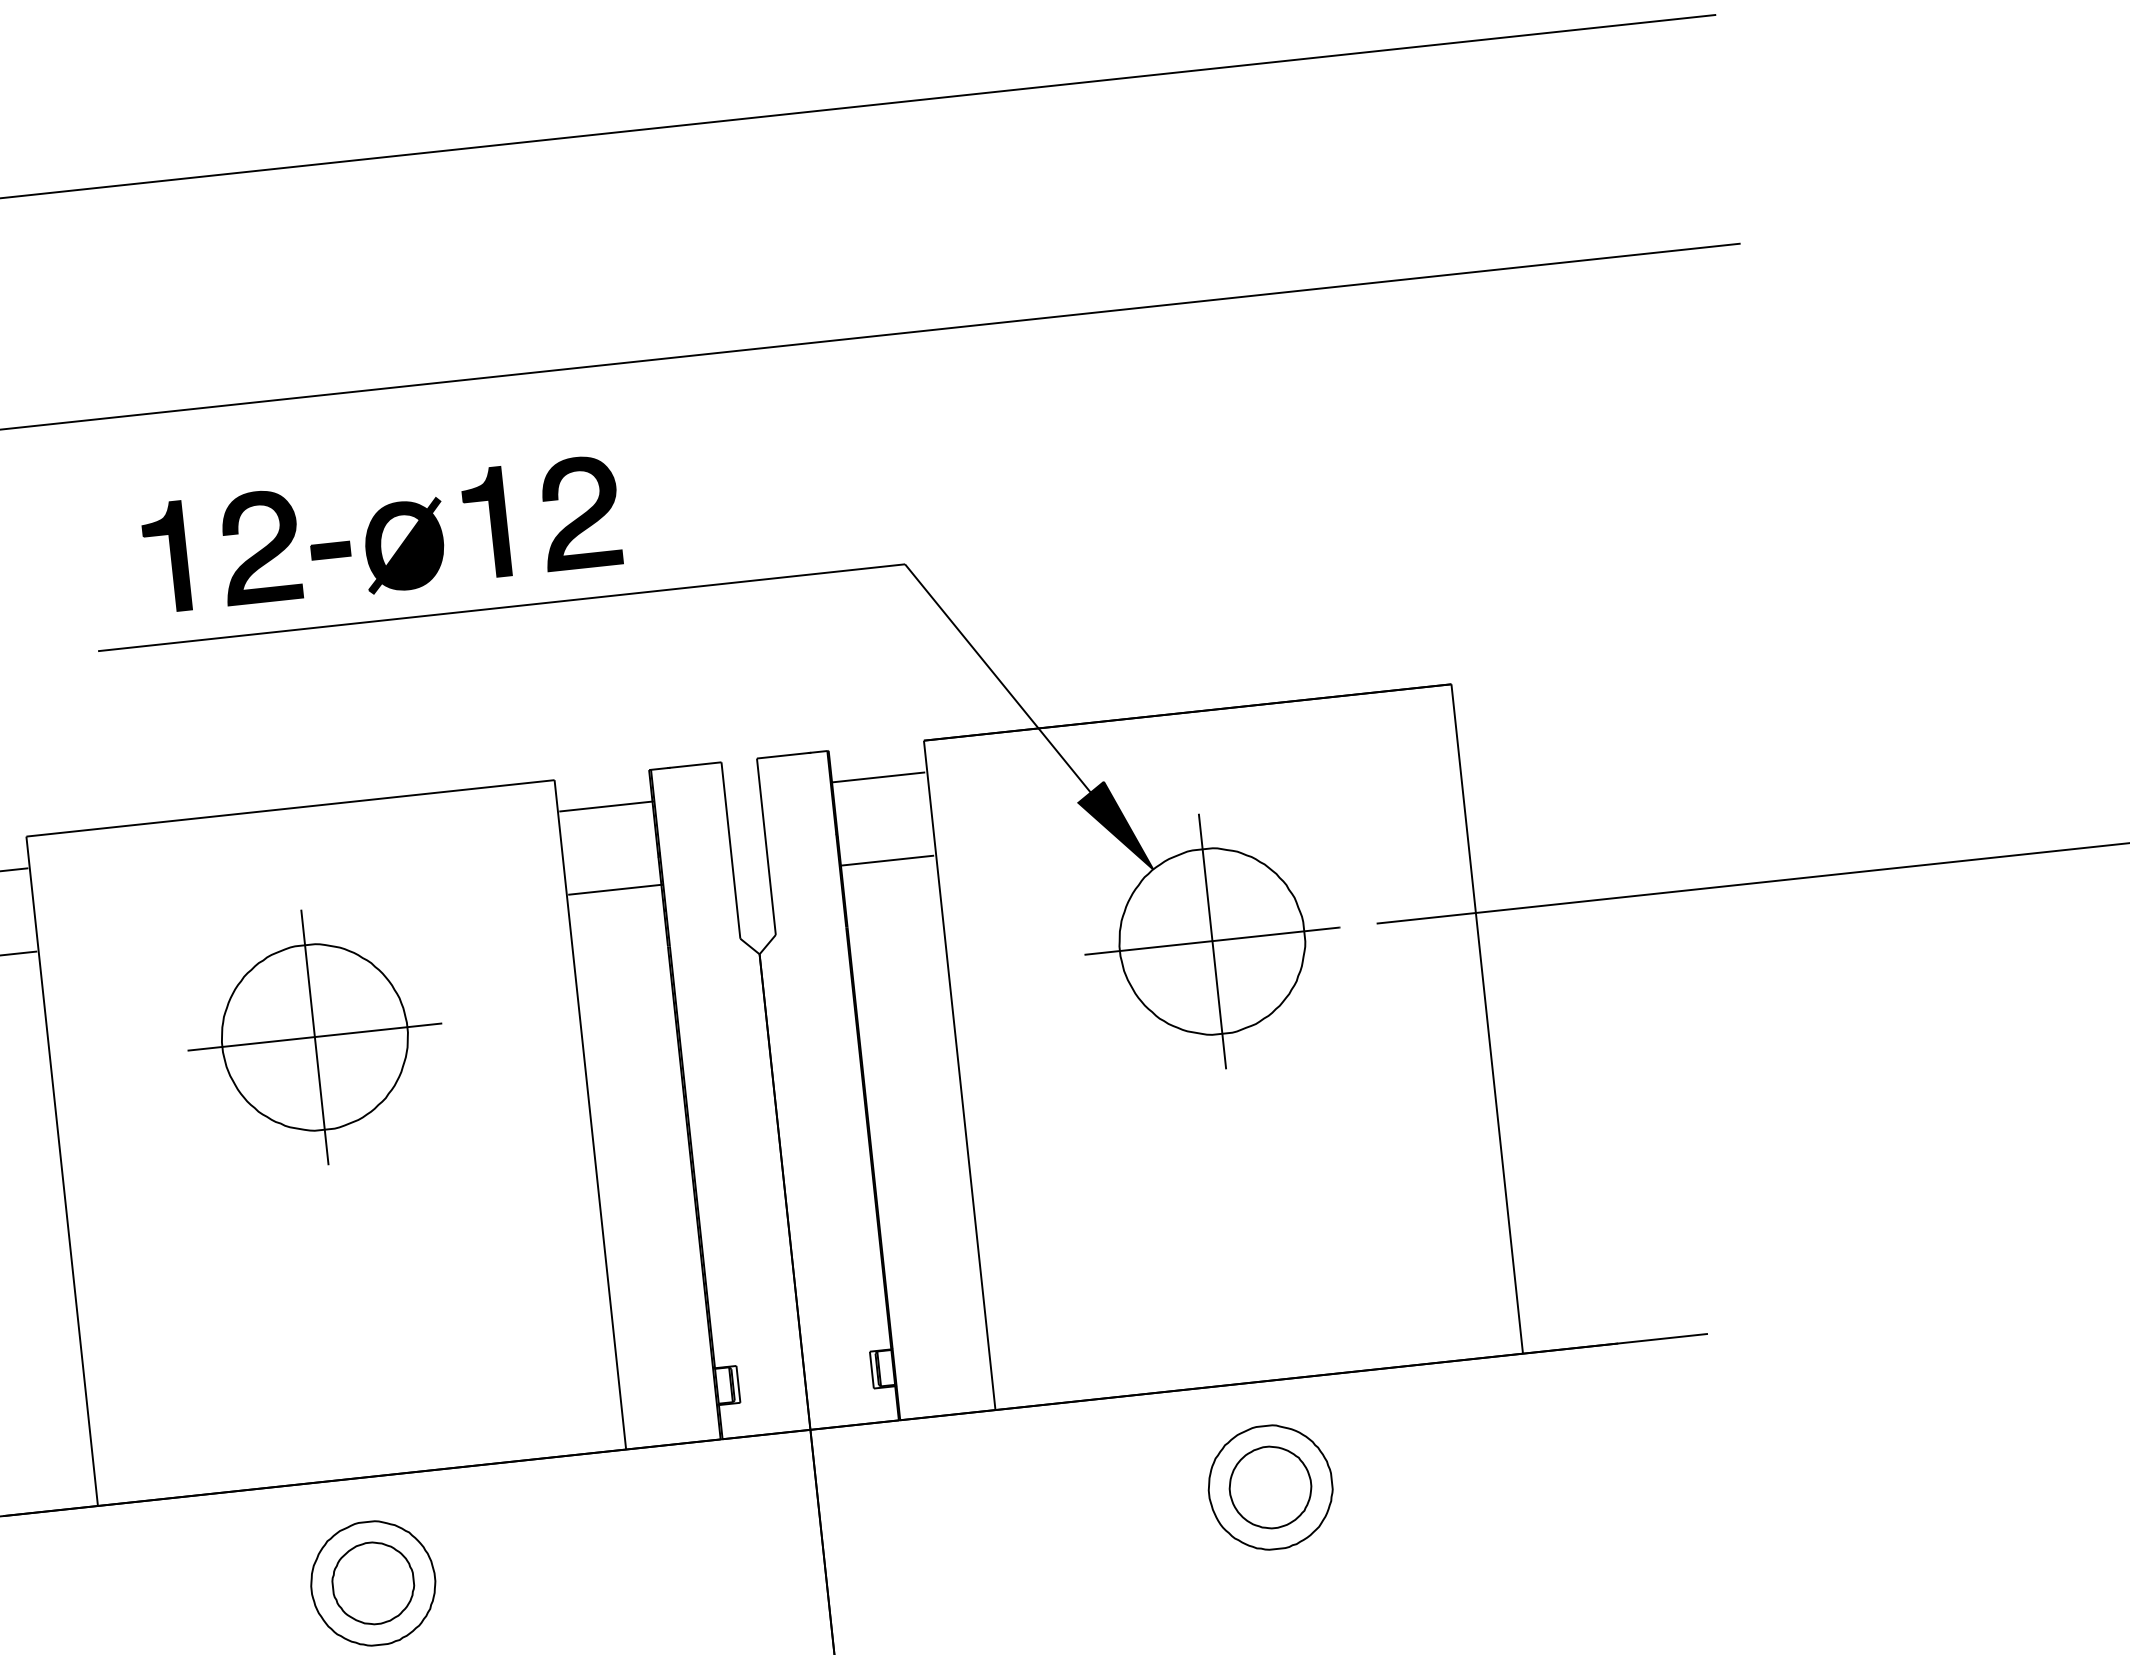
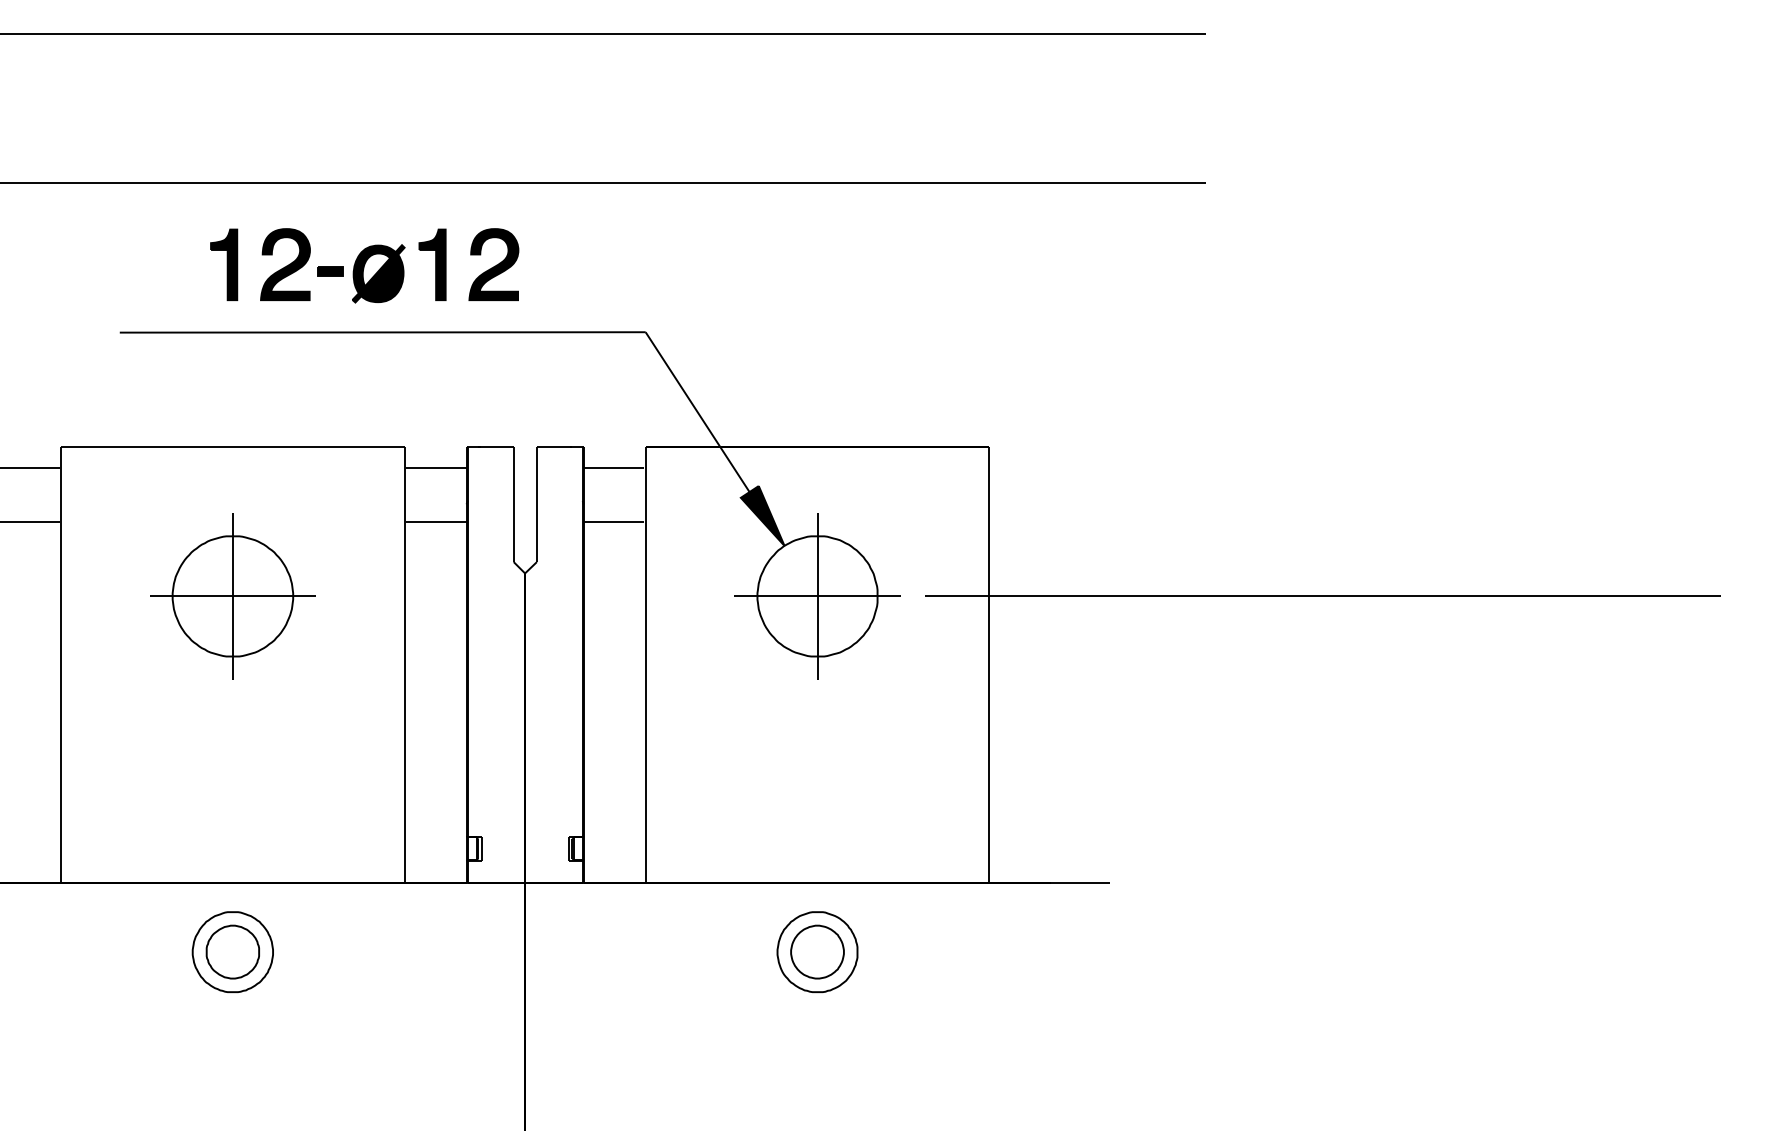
part: (381, 535) -> (364, 265), moved

